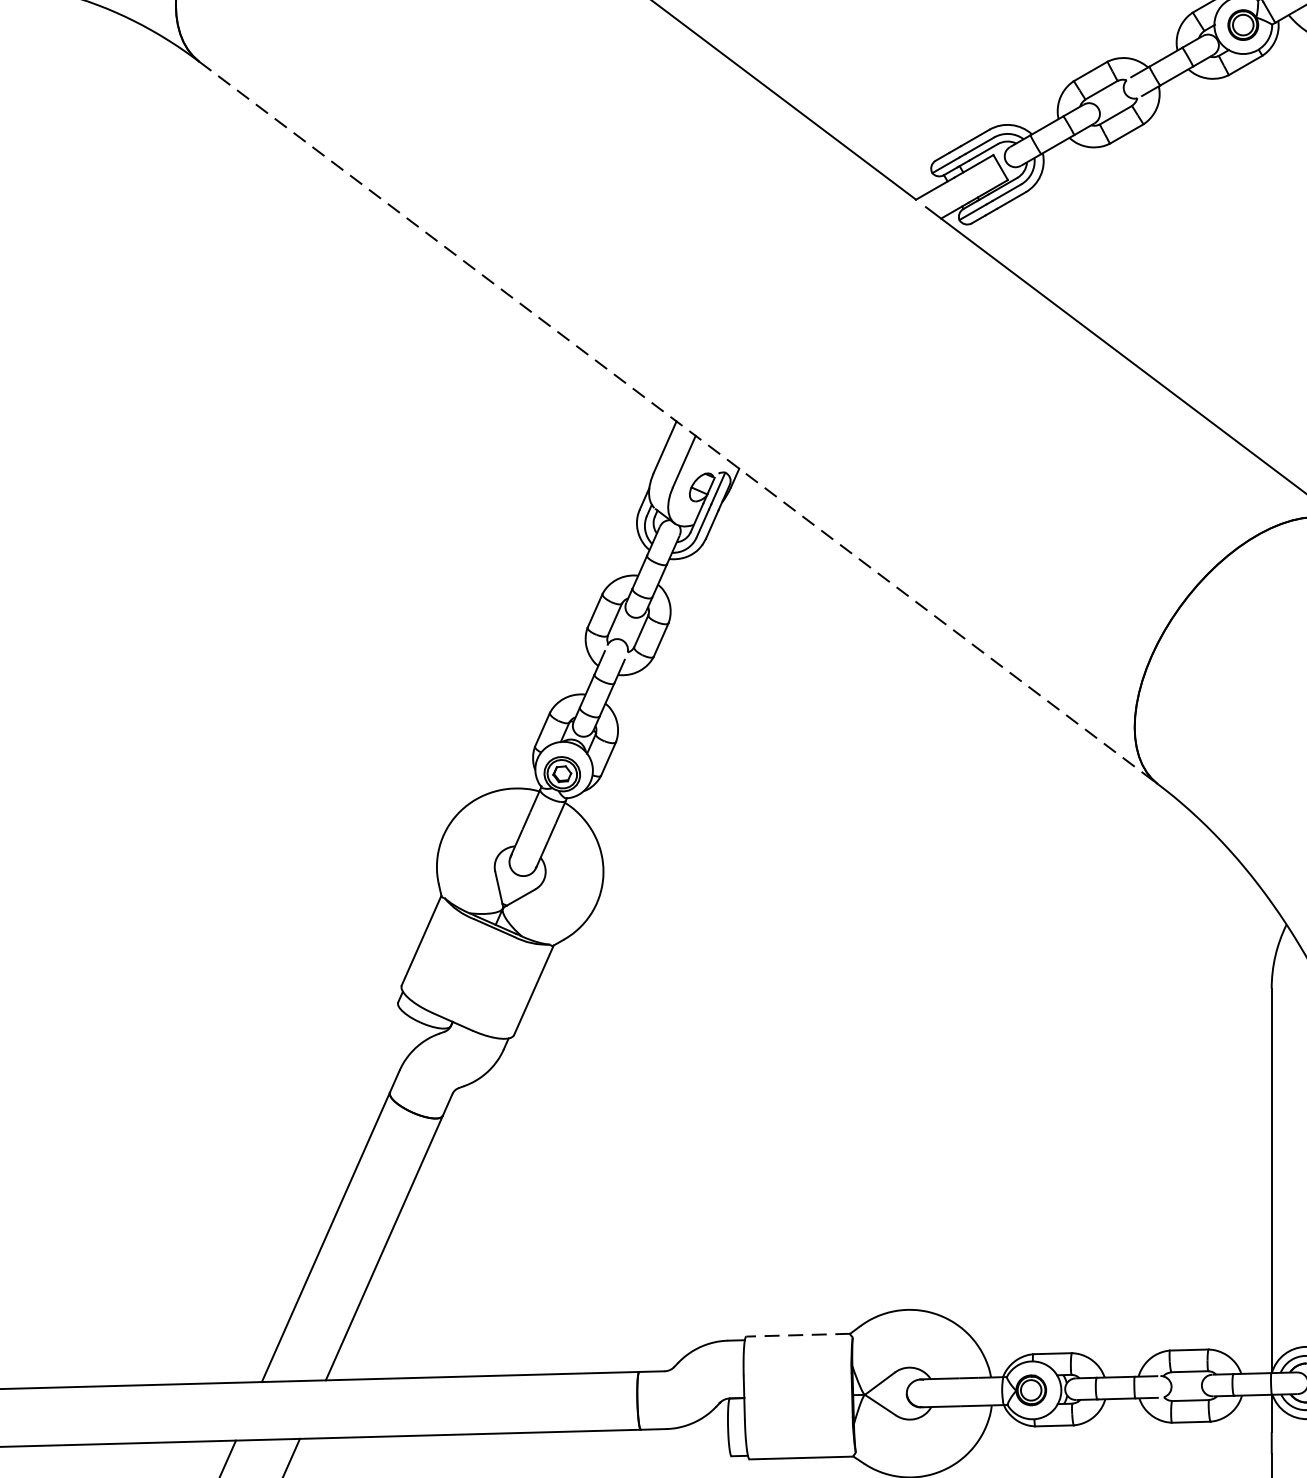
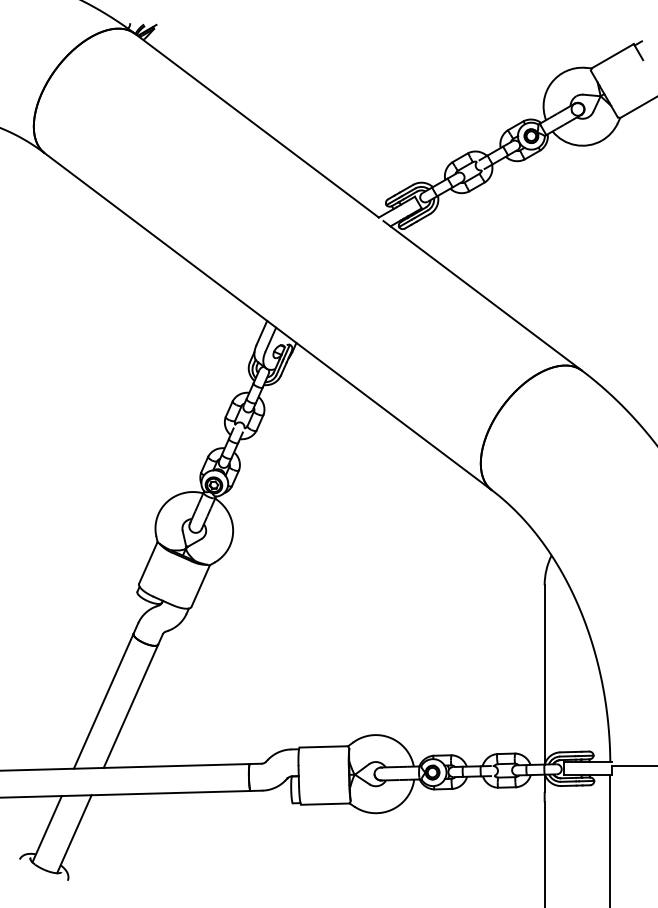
line: (679, 422) -> (268, 321), dashed -> solid
line: (797, 1334) -> (323, 746), dashed -> solid

